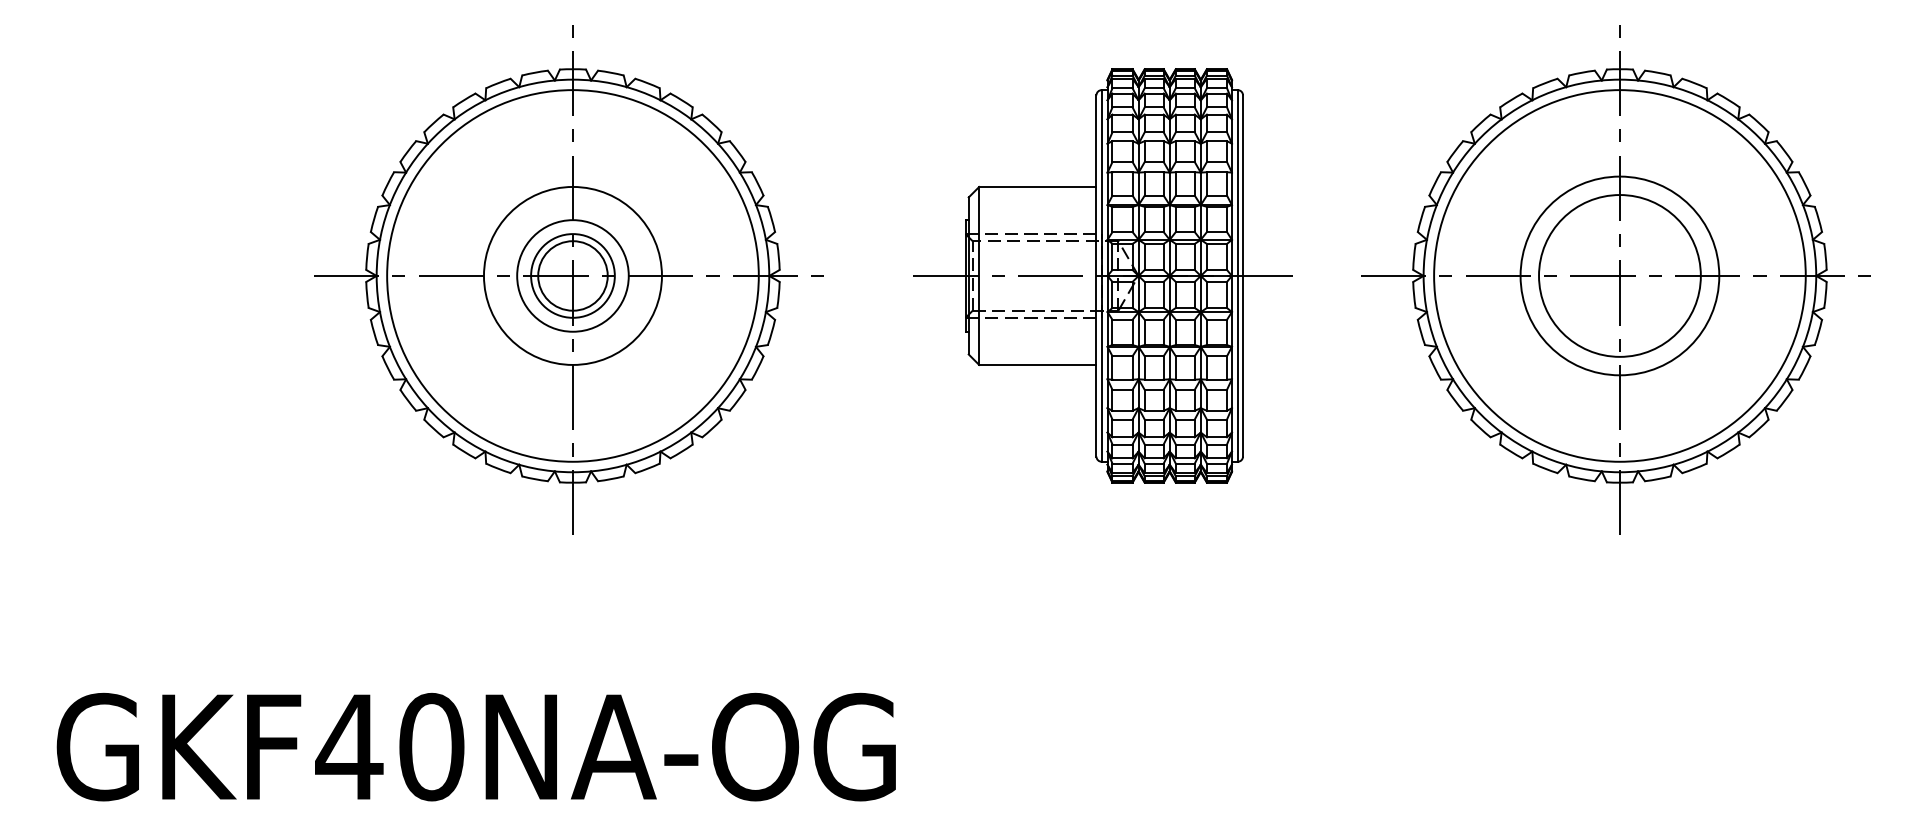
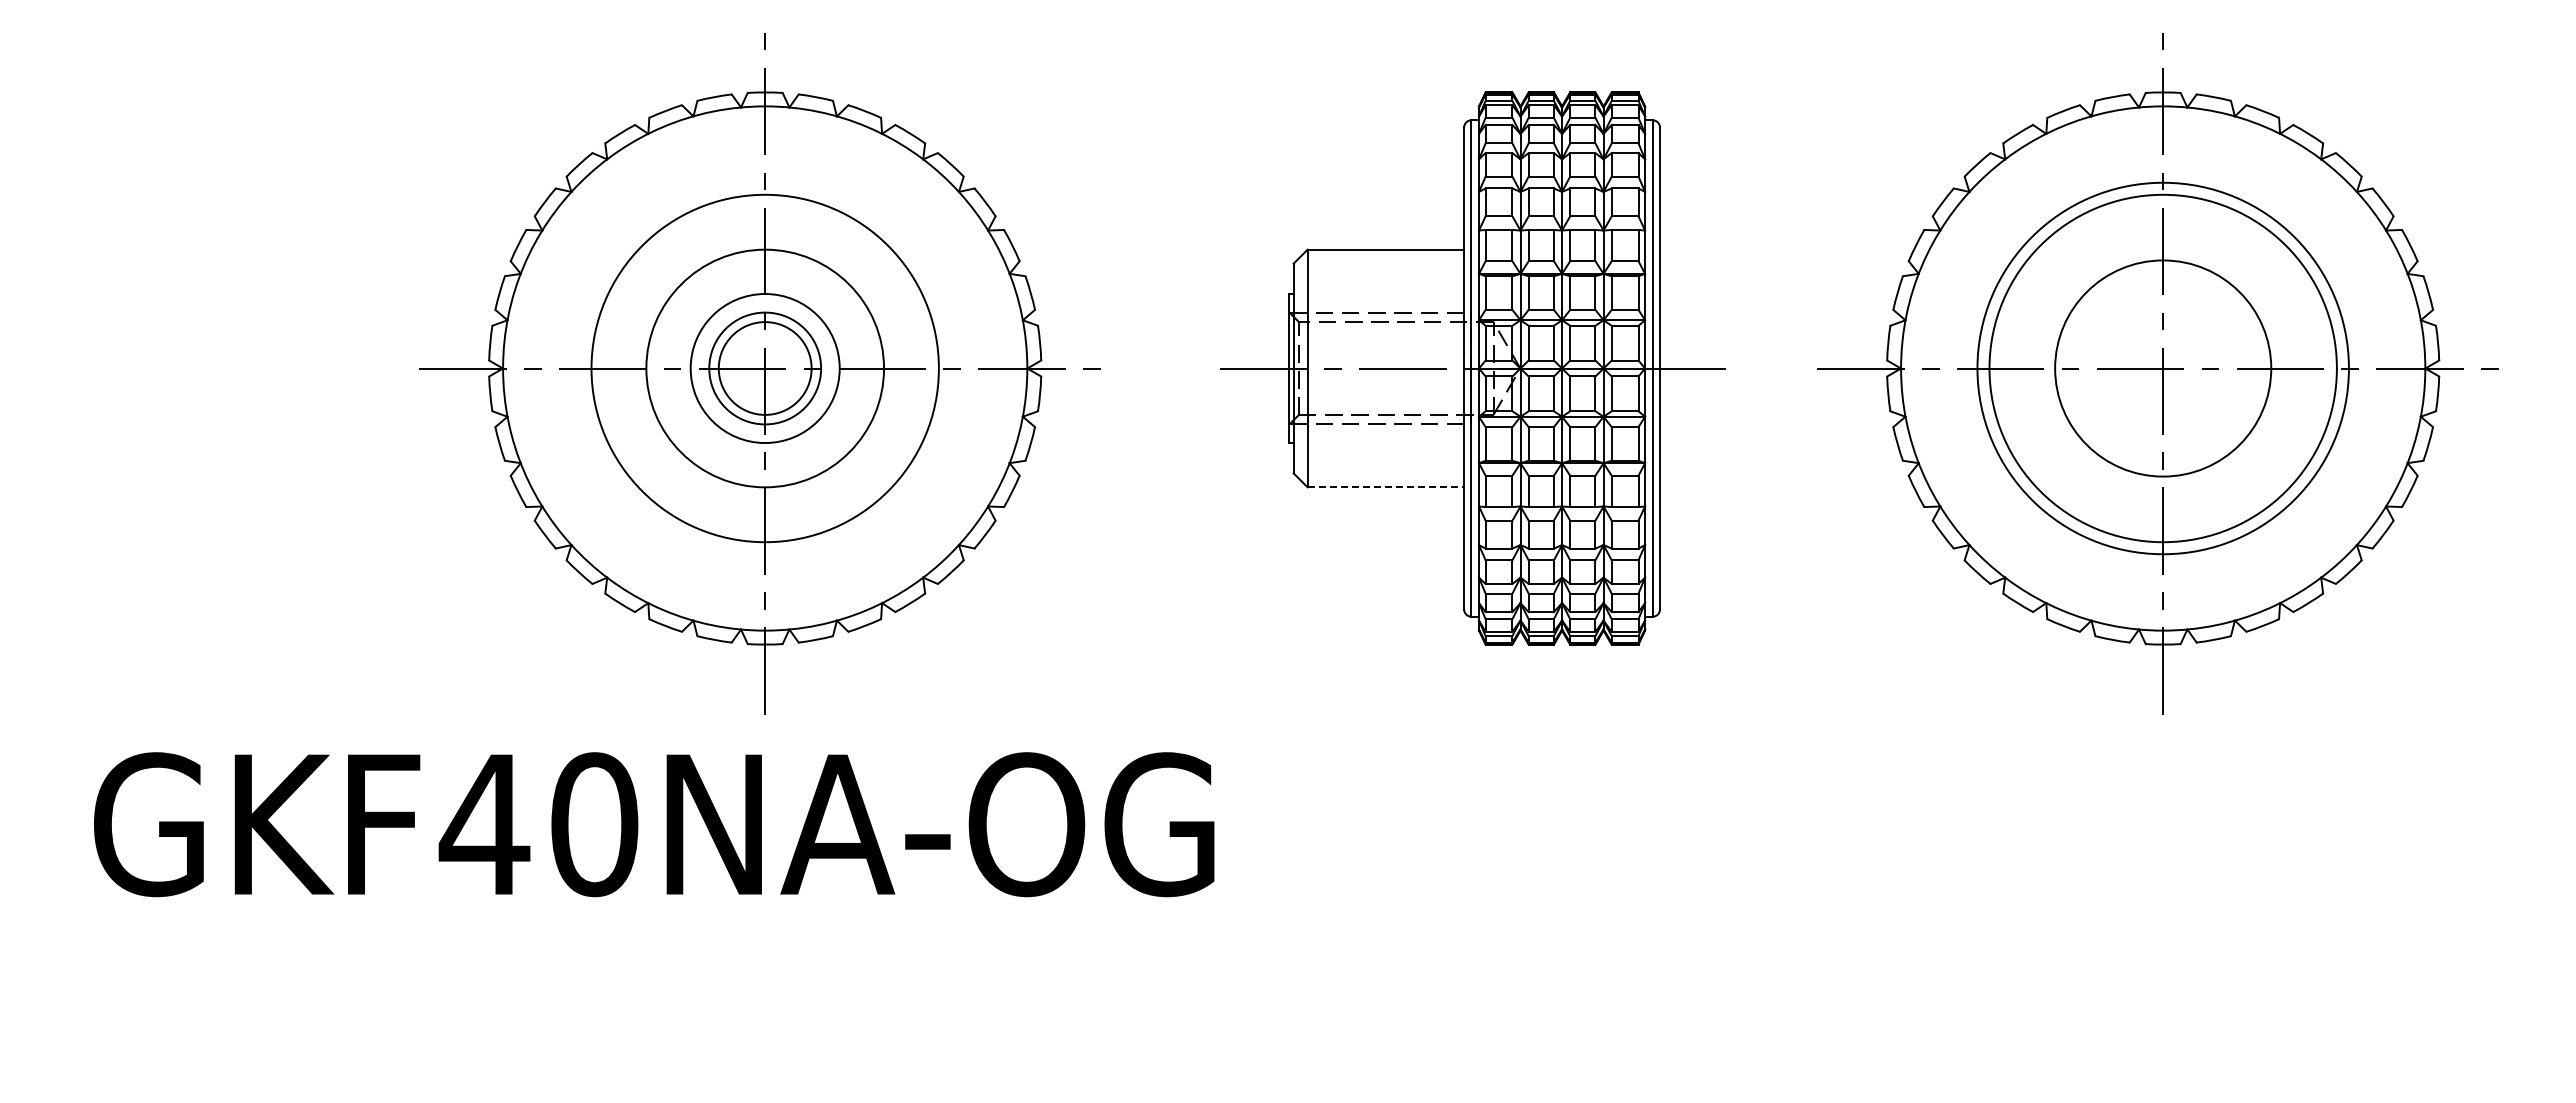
circle: (573, 275) -> (765, 368), size x0.7
circle: (1619, 275) -> (2162, 368), size x1.4
circle: (1620, 275) -> (2163, 368), size x0.7
line: (1038, 365) -> (1386, 487), solid -> dashed
text: (476, 747) -> (654, 824), moved

